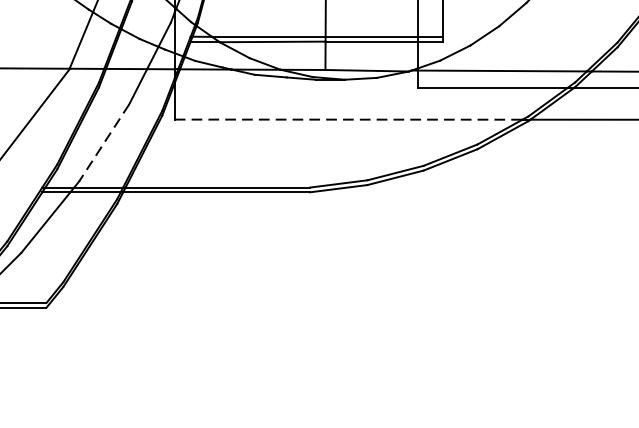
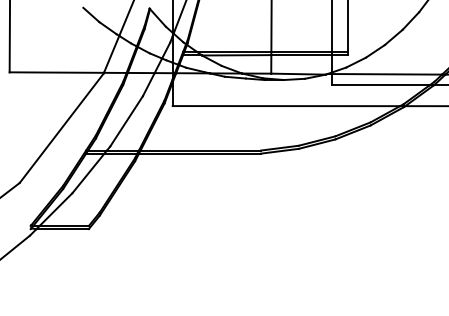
line: (348, 120) -> (286, 106), dashed -> solid
line: (104, 143) -> (126, 121), dashed -> solid

